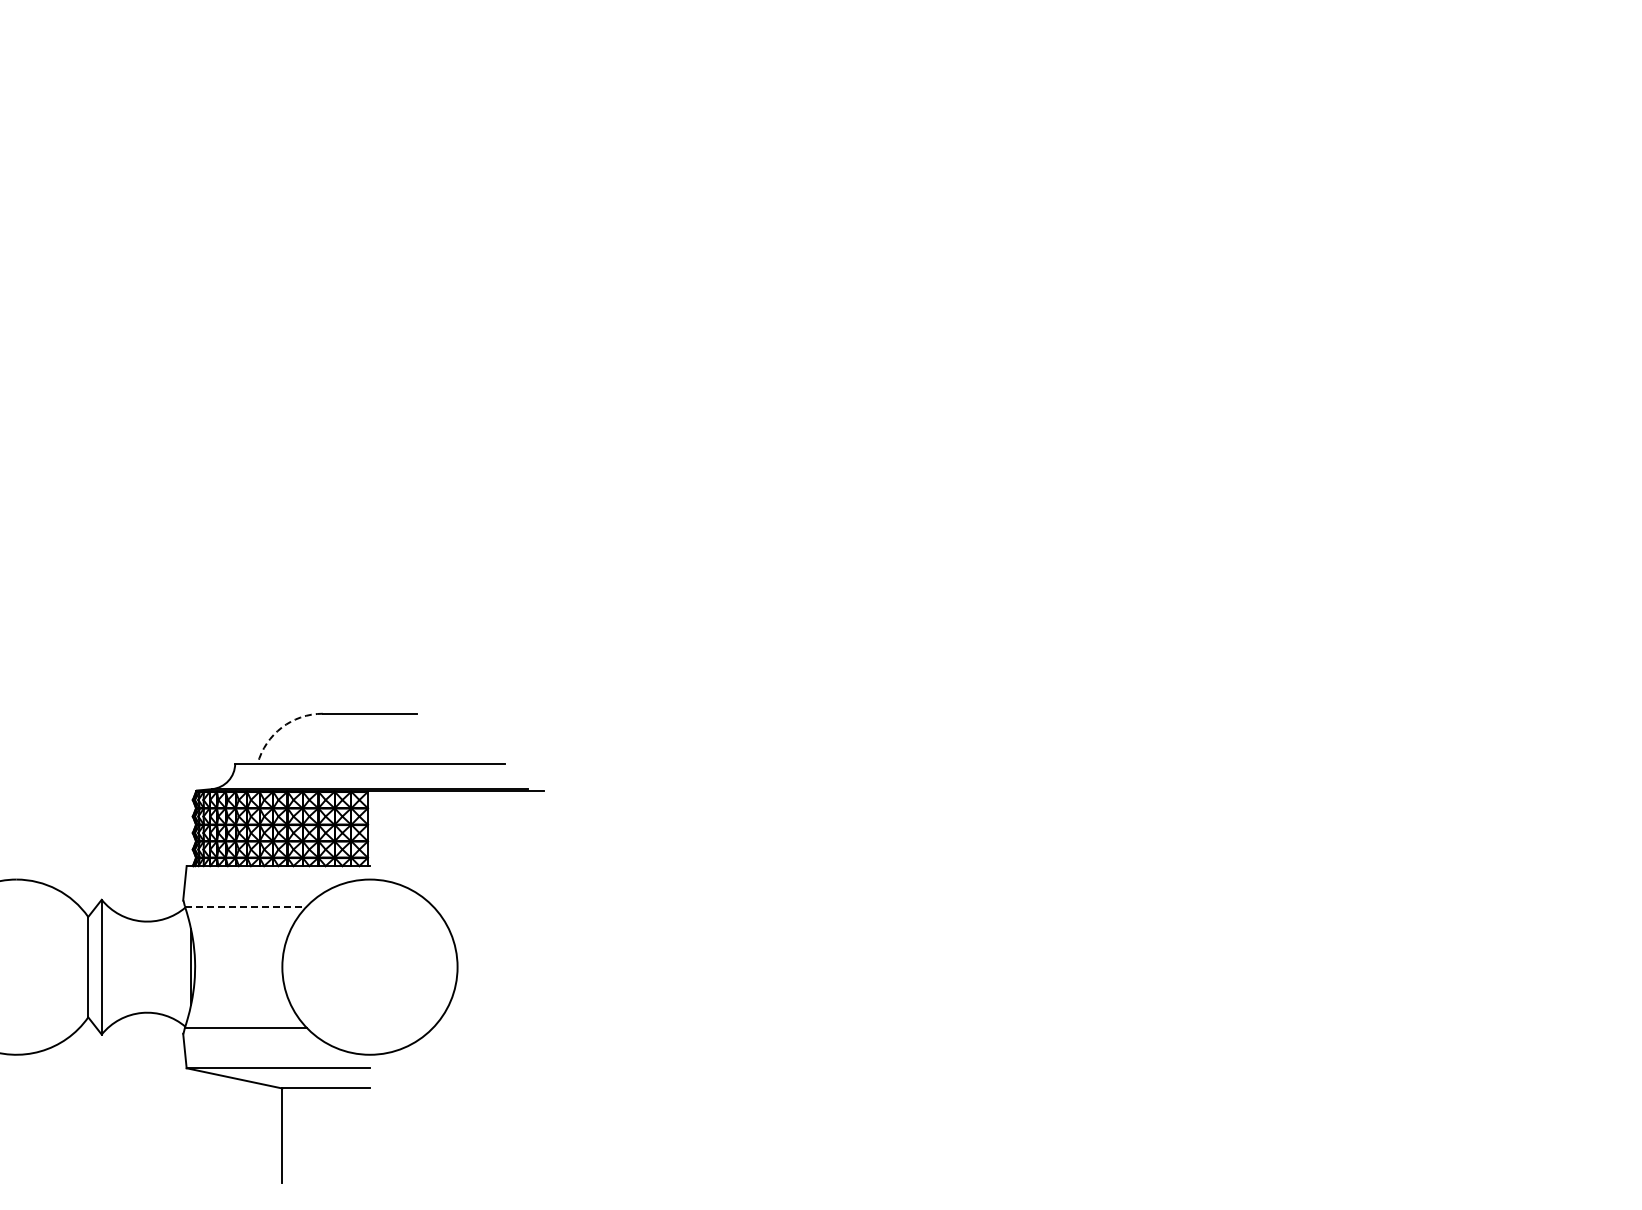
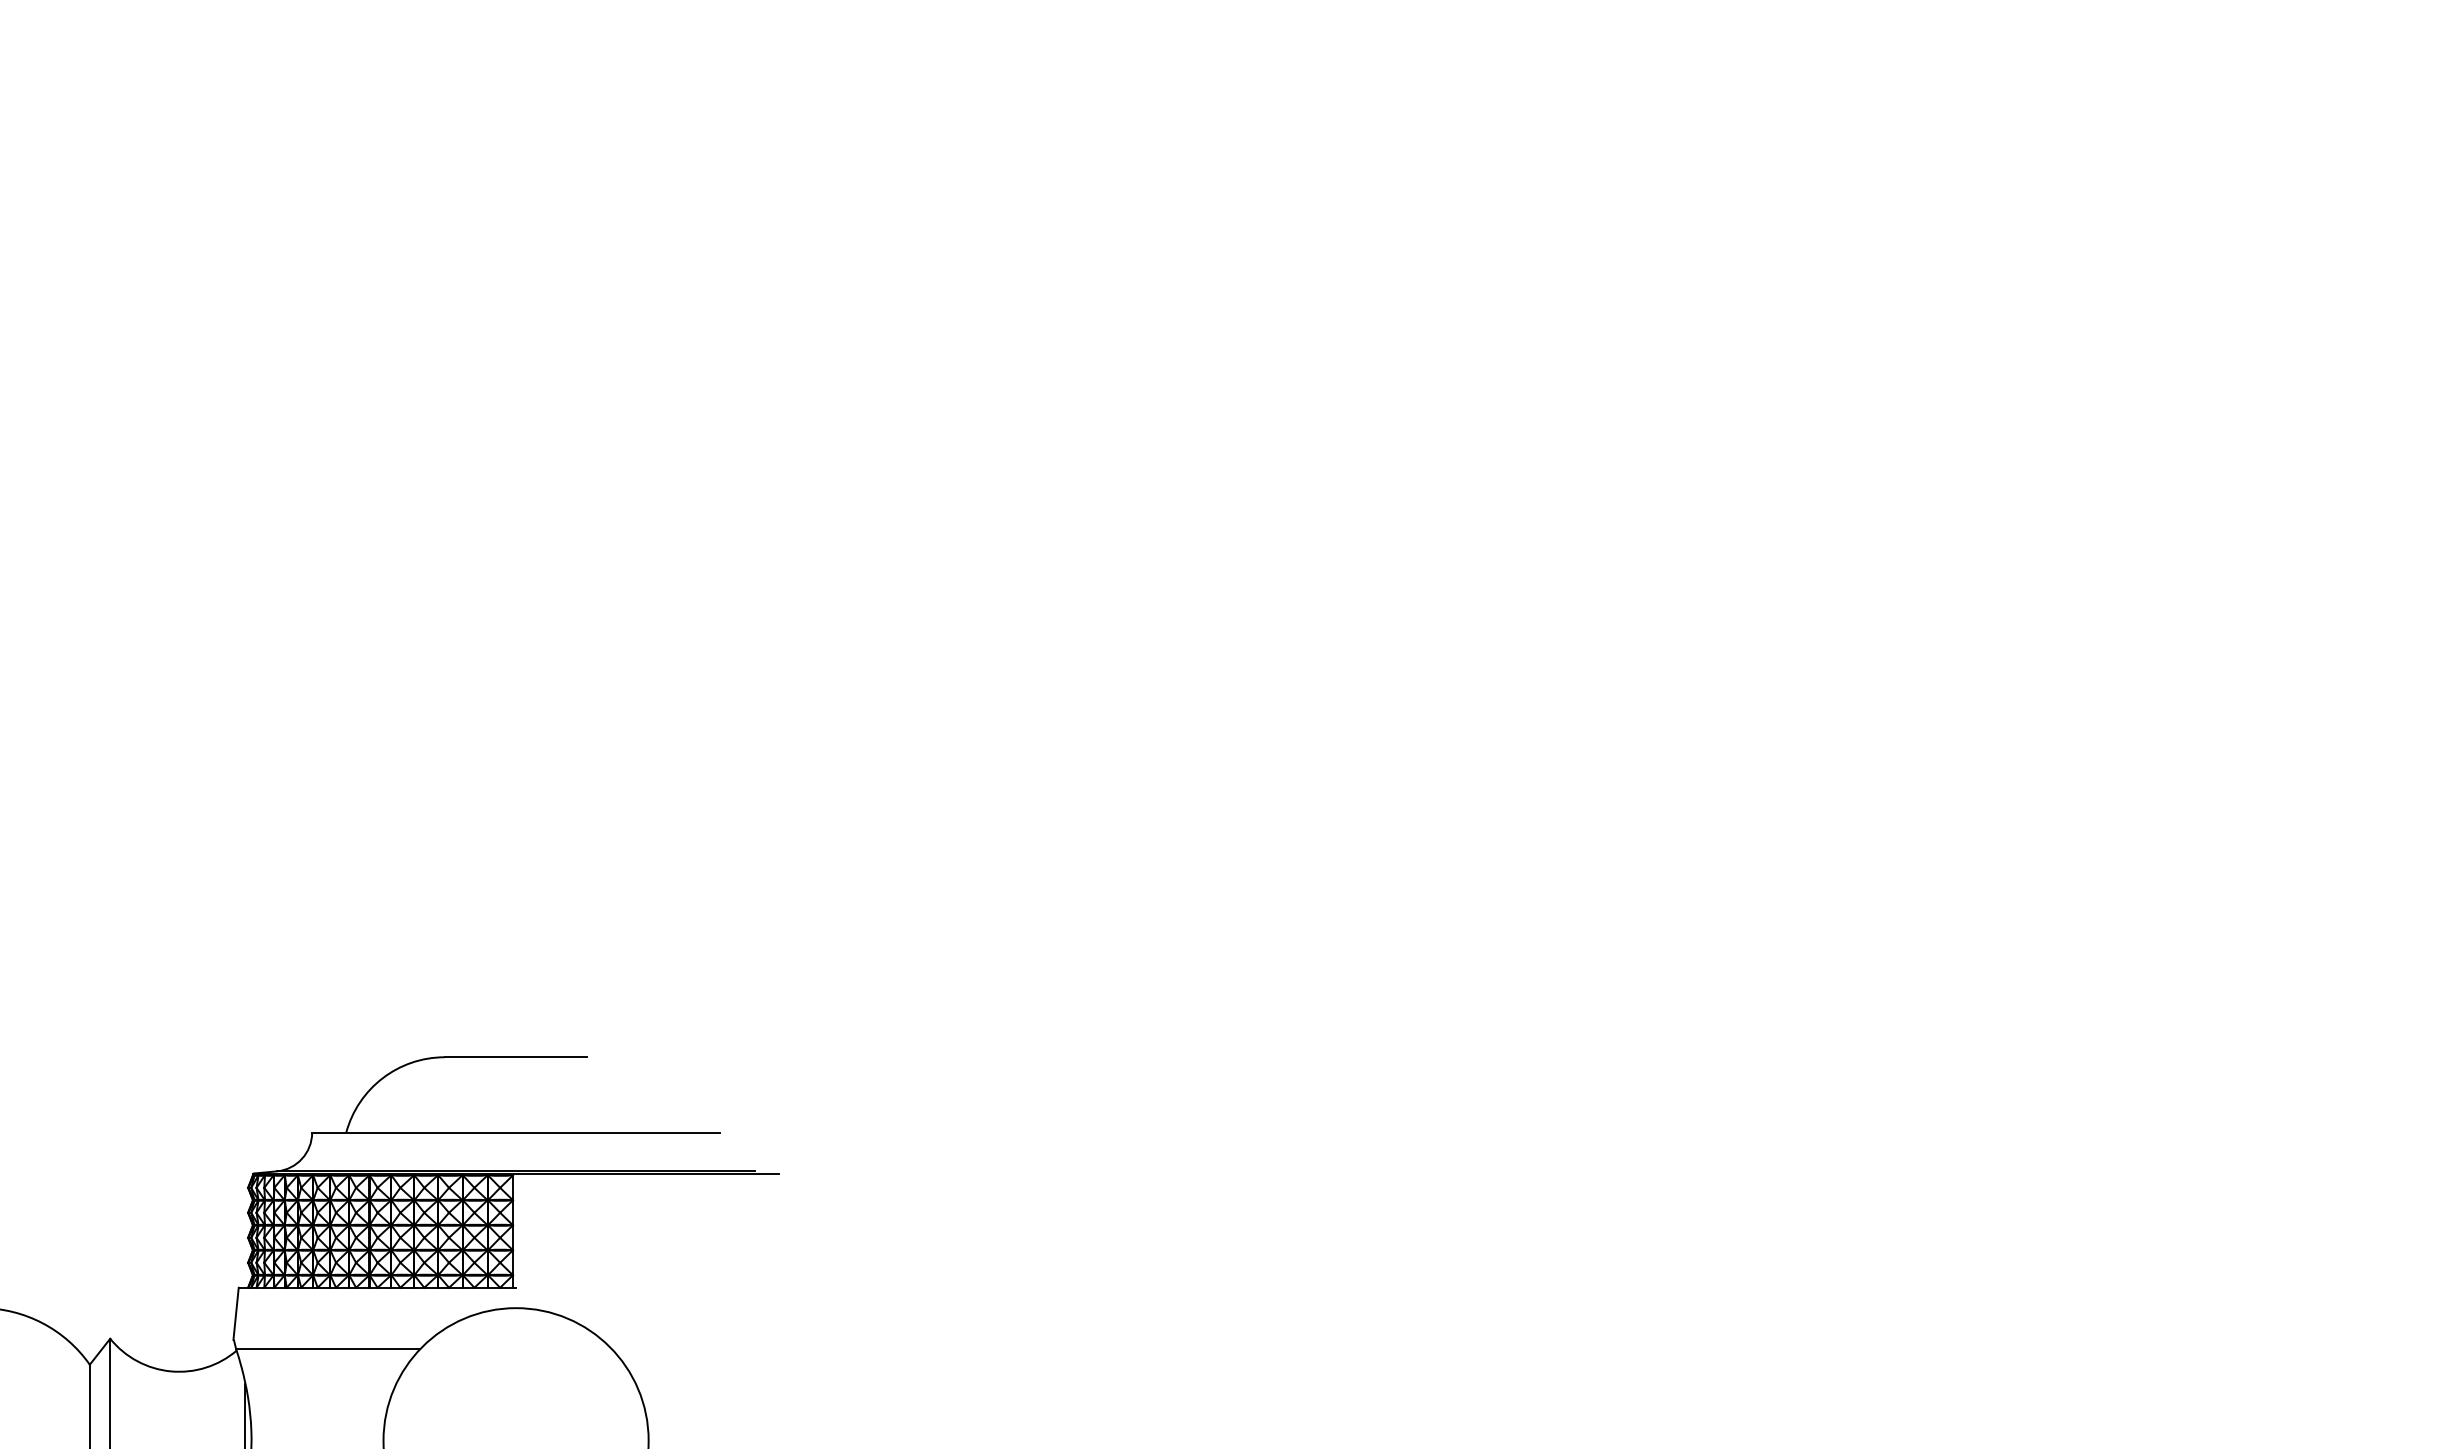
arc: (281, 727) -> (382, 1078), dashed -> solid
line: (245, 906) -> (327, 1348), dashed -> solid

